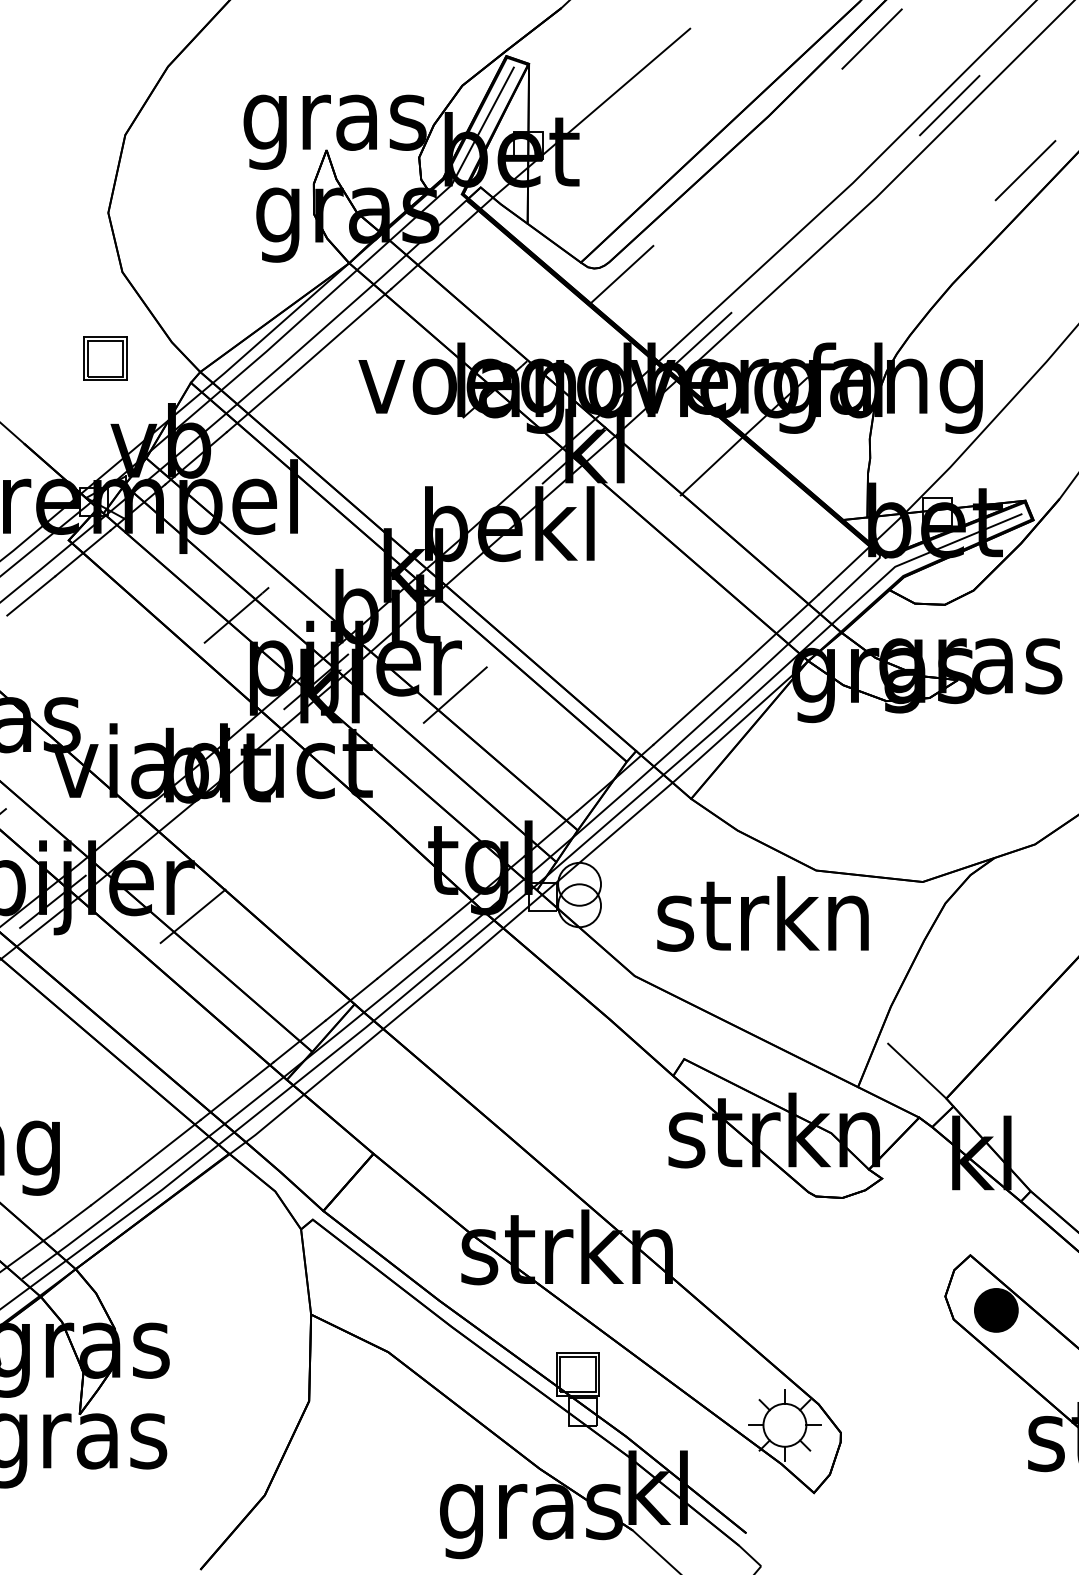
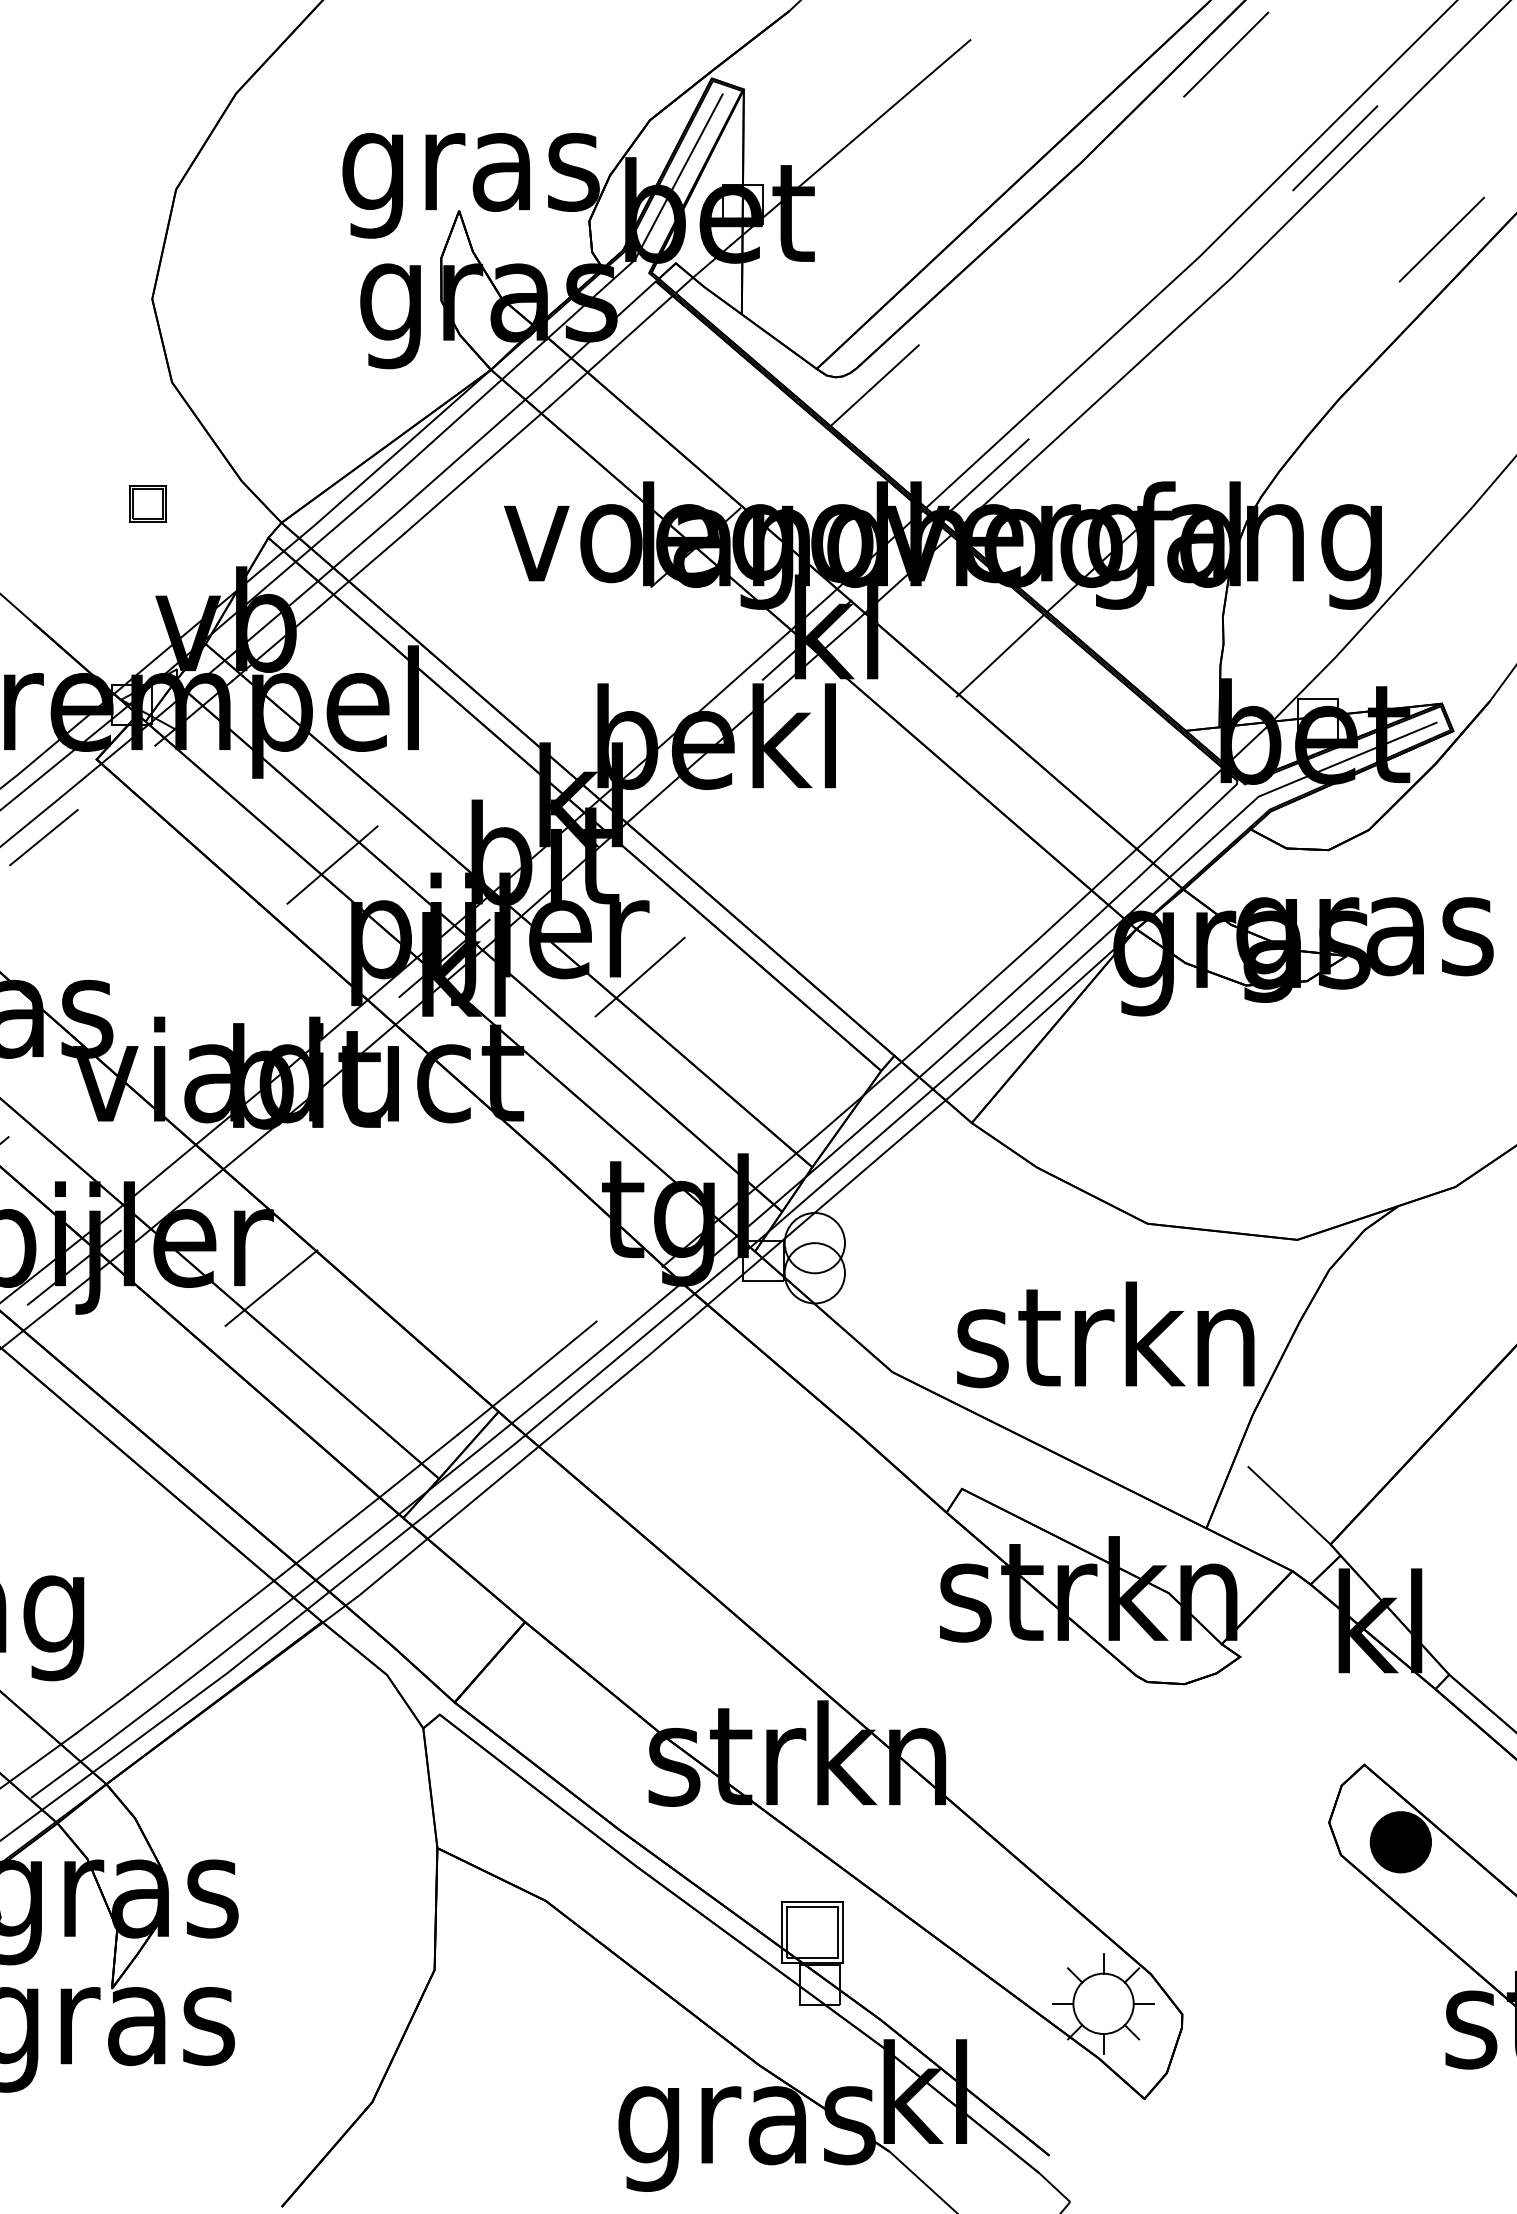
part: (104, 358) -> (147, 503), size x0.6
line: (82, 553) -> (116, 777), removed
text: (762, 913) -> (1105, 1334), moved
line: (447, 920) -> (629, 1293), removed

